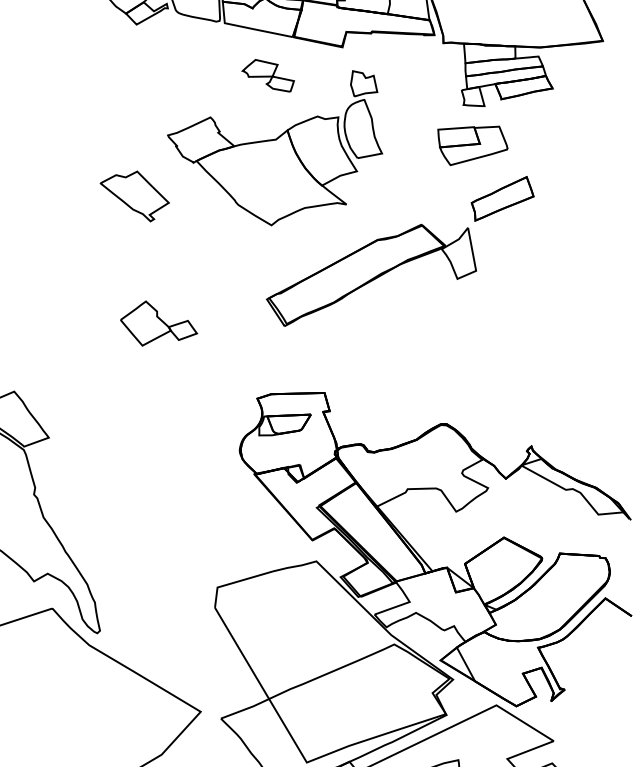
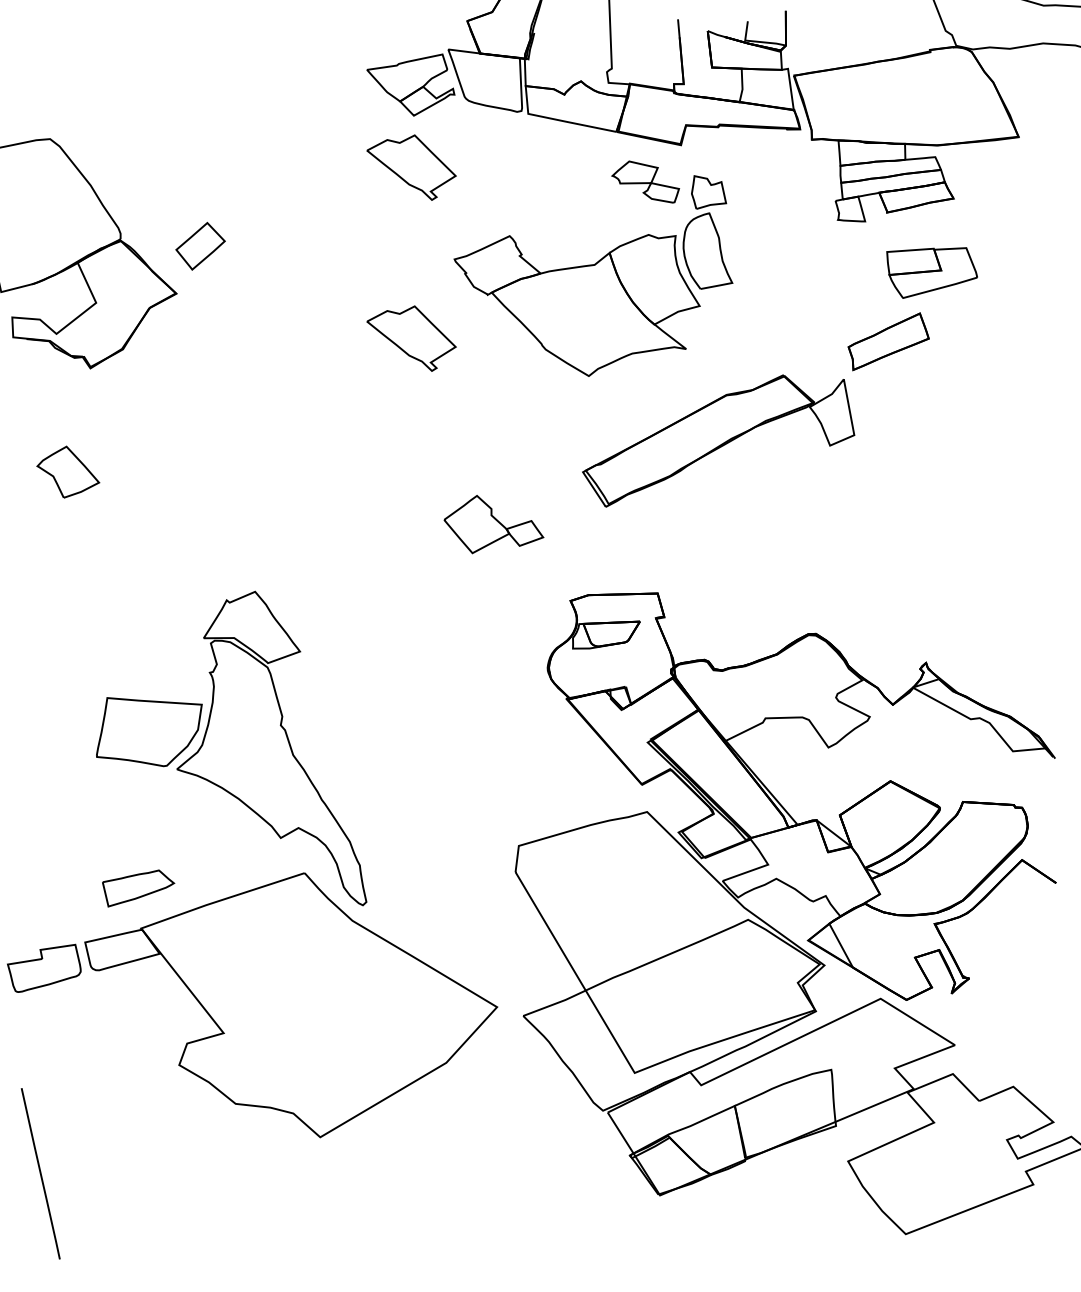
part: (134, 64) -> (411, 167), added
part: (268, 75) -> (645, 181), moved
part: (472, 145) -> (931, 272), moved
part: (158, 323) -> (493, 524), moved

